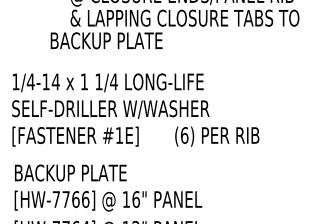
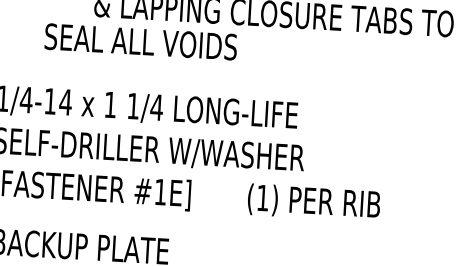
text: (101, 40) -> (141, 41), BACKUP PLATE -> SEAL ALL VOIDS
text: (184, 135) -> (262, 198), (6) -> (1)

